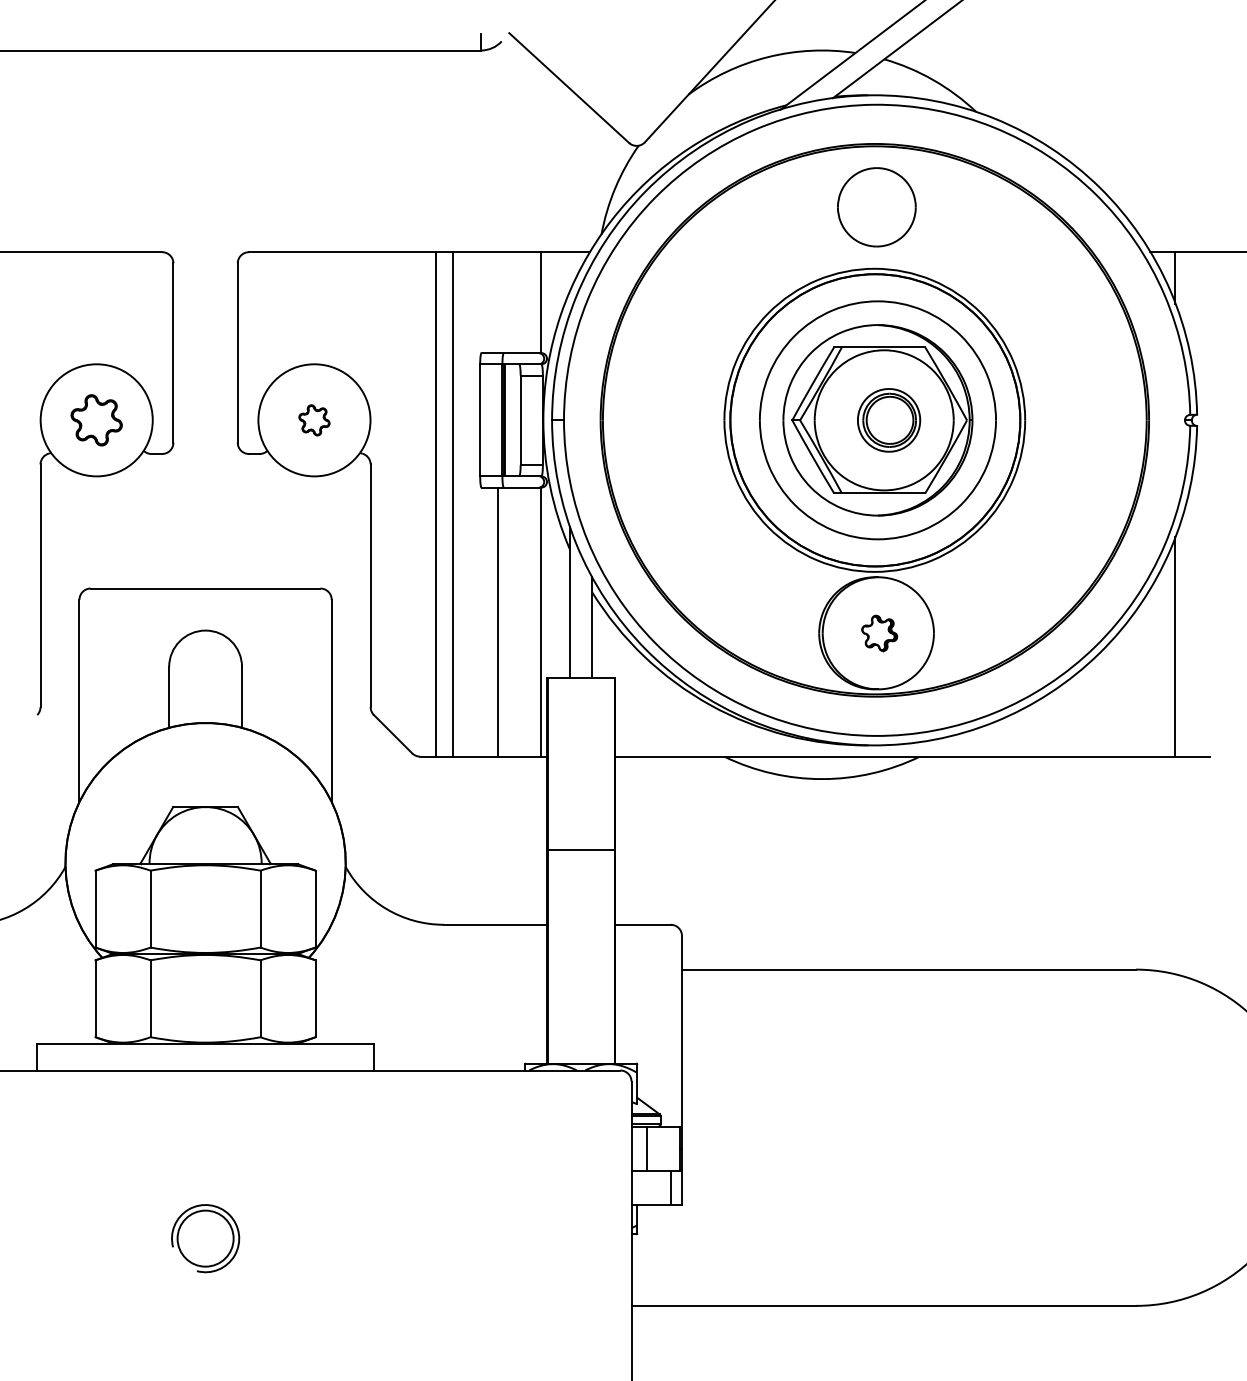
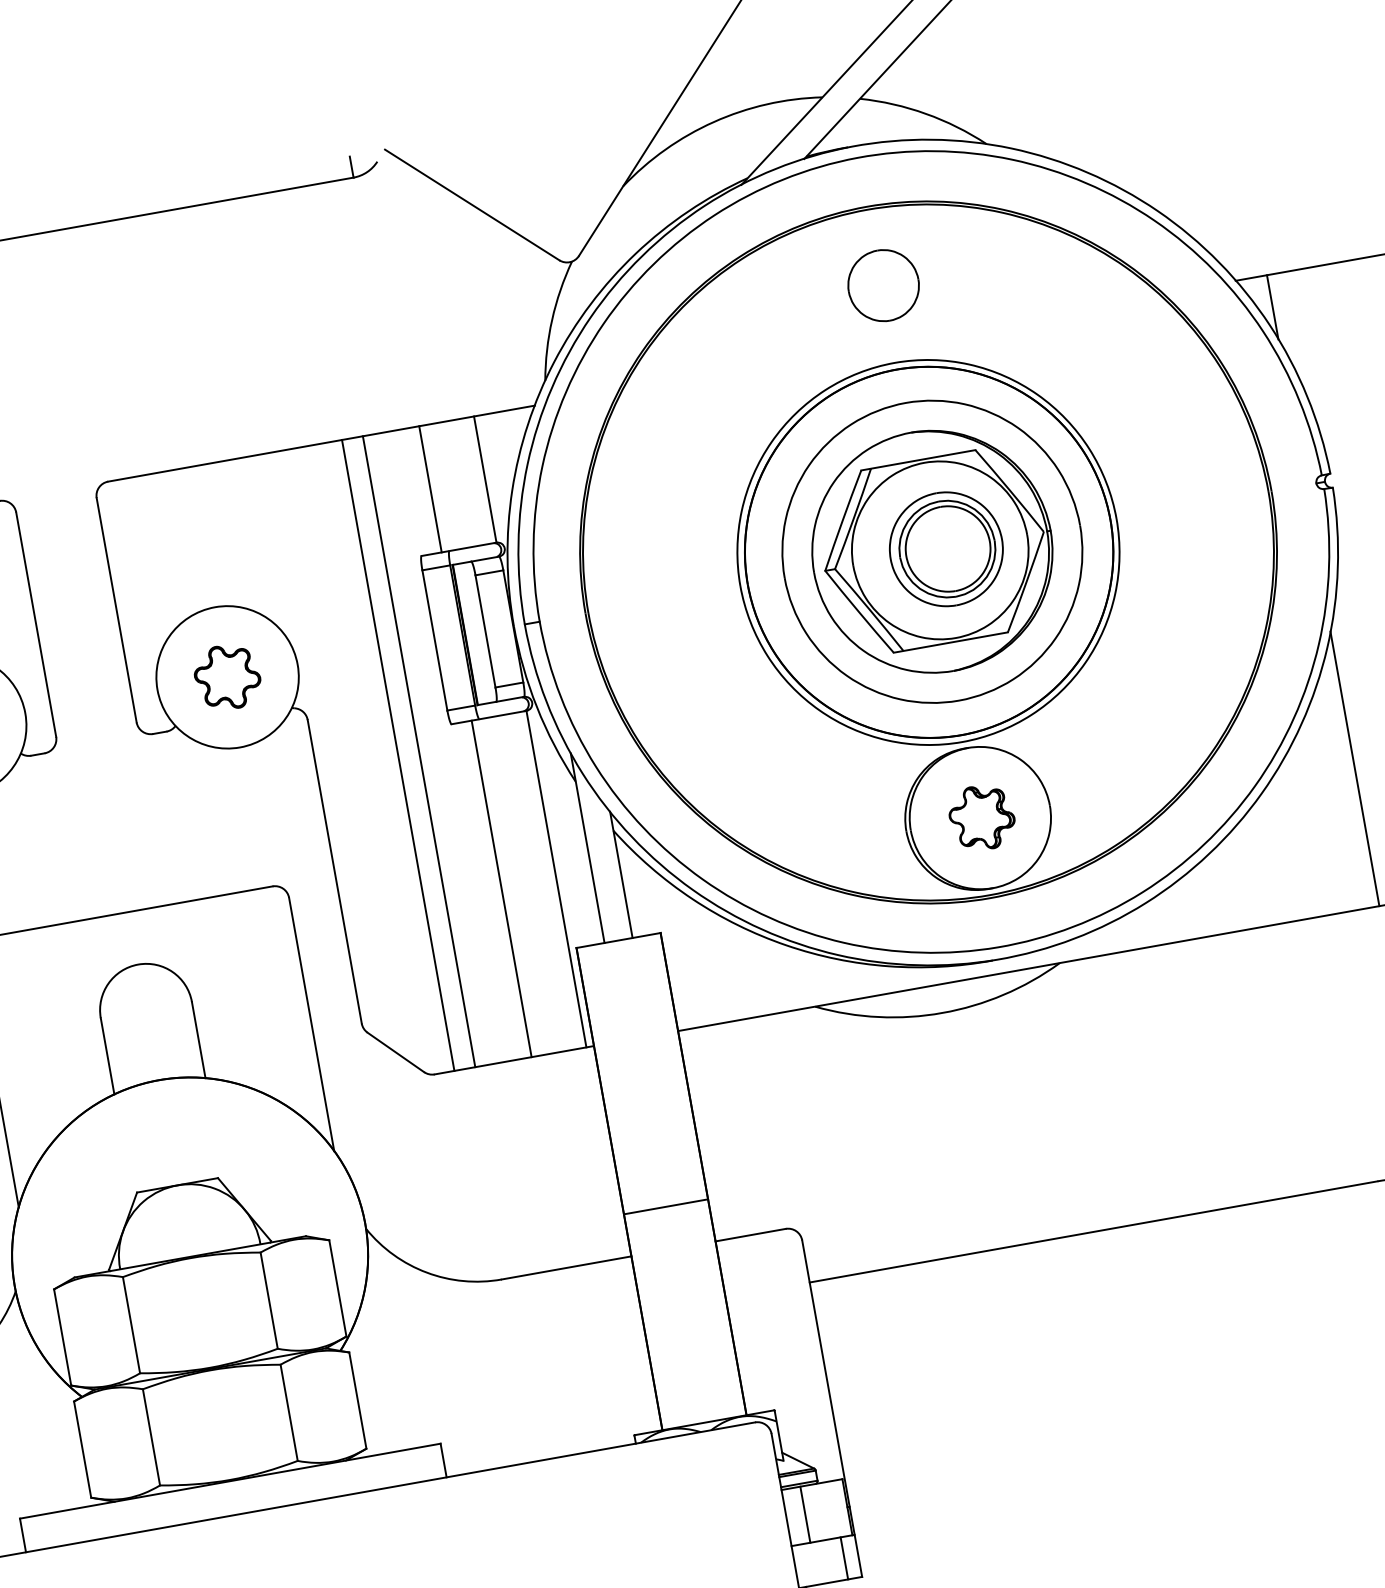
part: (876, 207) -> (883, 285), size x0.71
line: (497, 302) -> (430, 489), added
part: (314, 420) -> (227, 677), size x1.67
part: (888, 420) -> (945, 549), size x1.43
part: (879, 633) -> (981, 818), size x1.43
line: (580, 850) -> (665, 1207), moved

